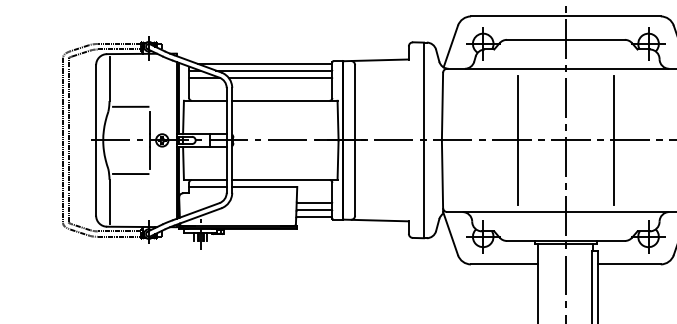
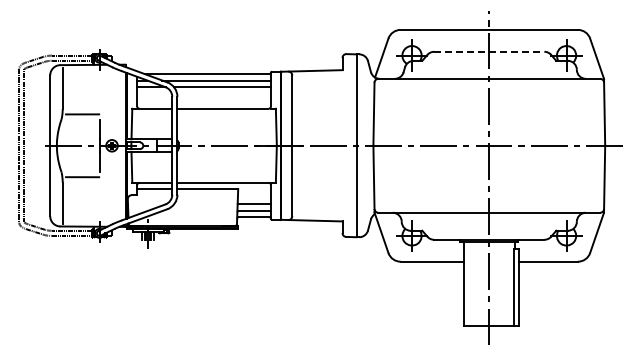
line: (566, 39) -> (489, 51), solid -> dashed
line: (517, 140) -> (444, 145), removed
line: (614, 140) -> (534, 145), removed

